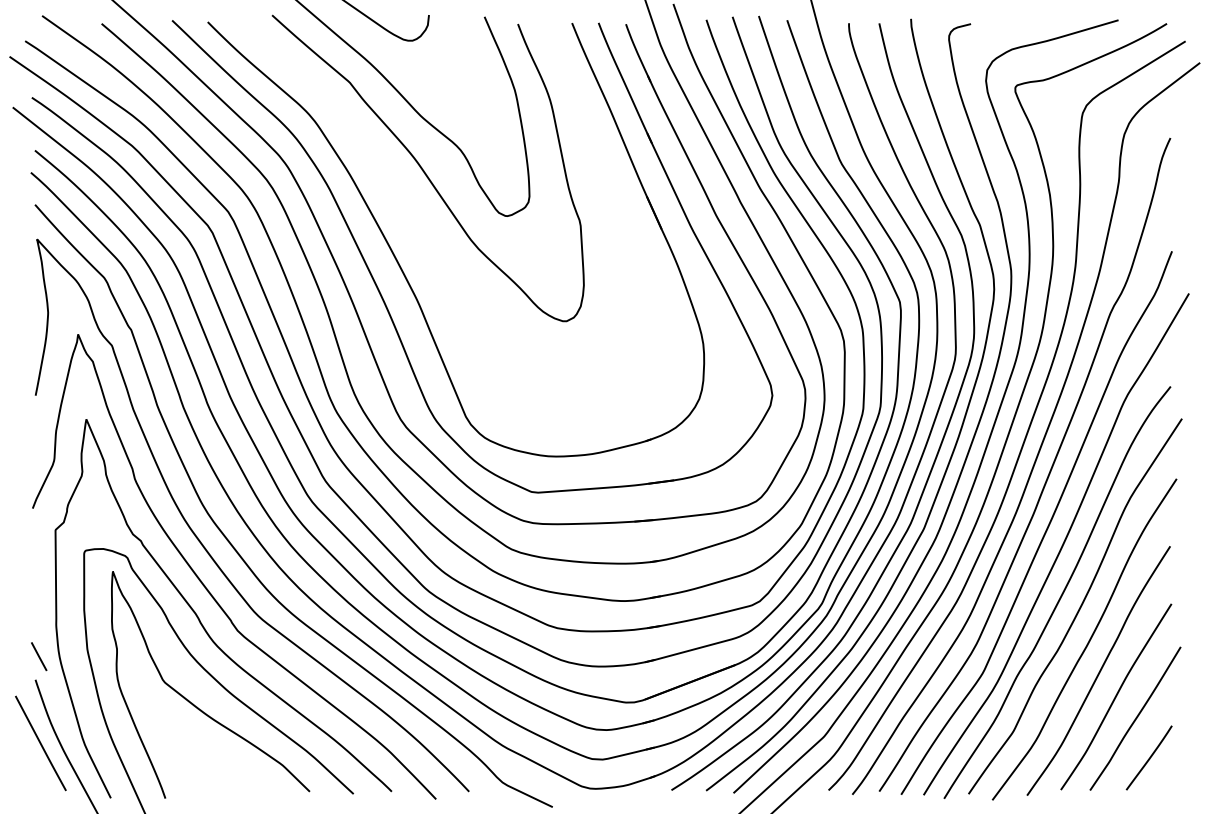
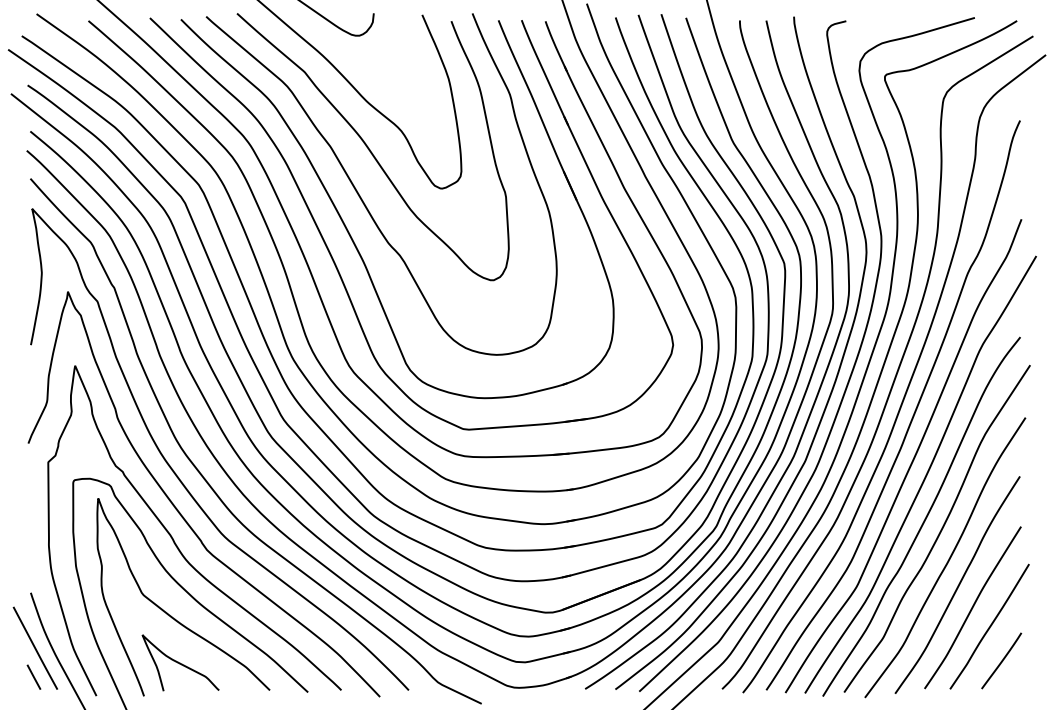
curve: (414, 225) -> (361, 196), added
line: (39, 656) -> (34, 677), moved
curve: (206, 759) -> (179, 662), added

